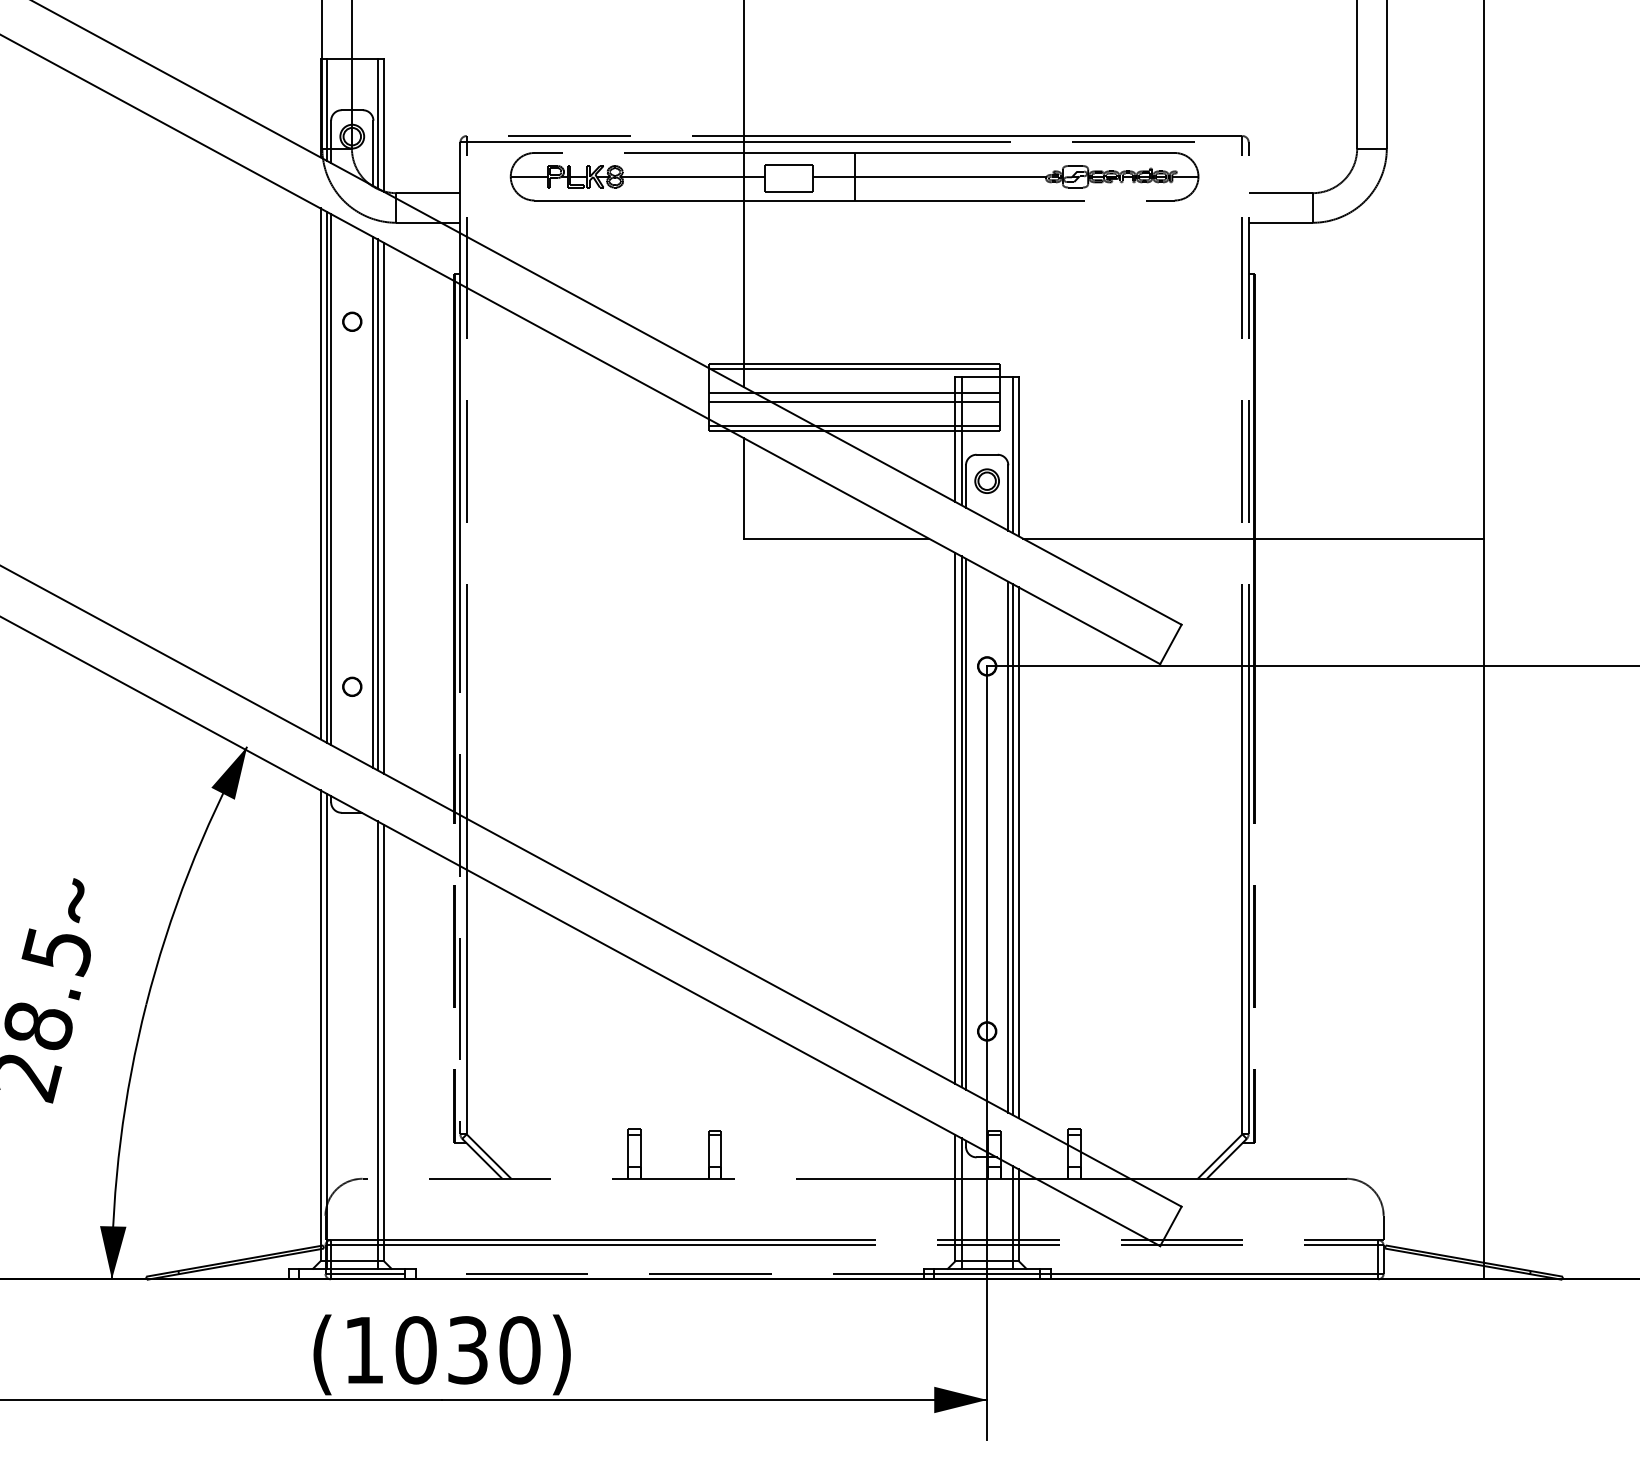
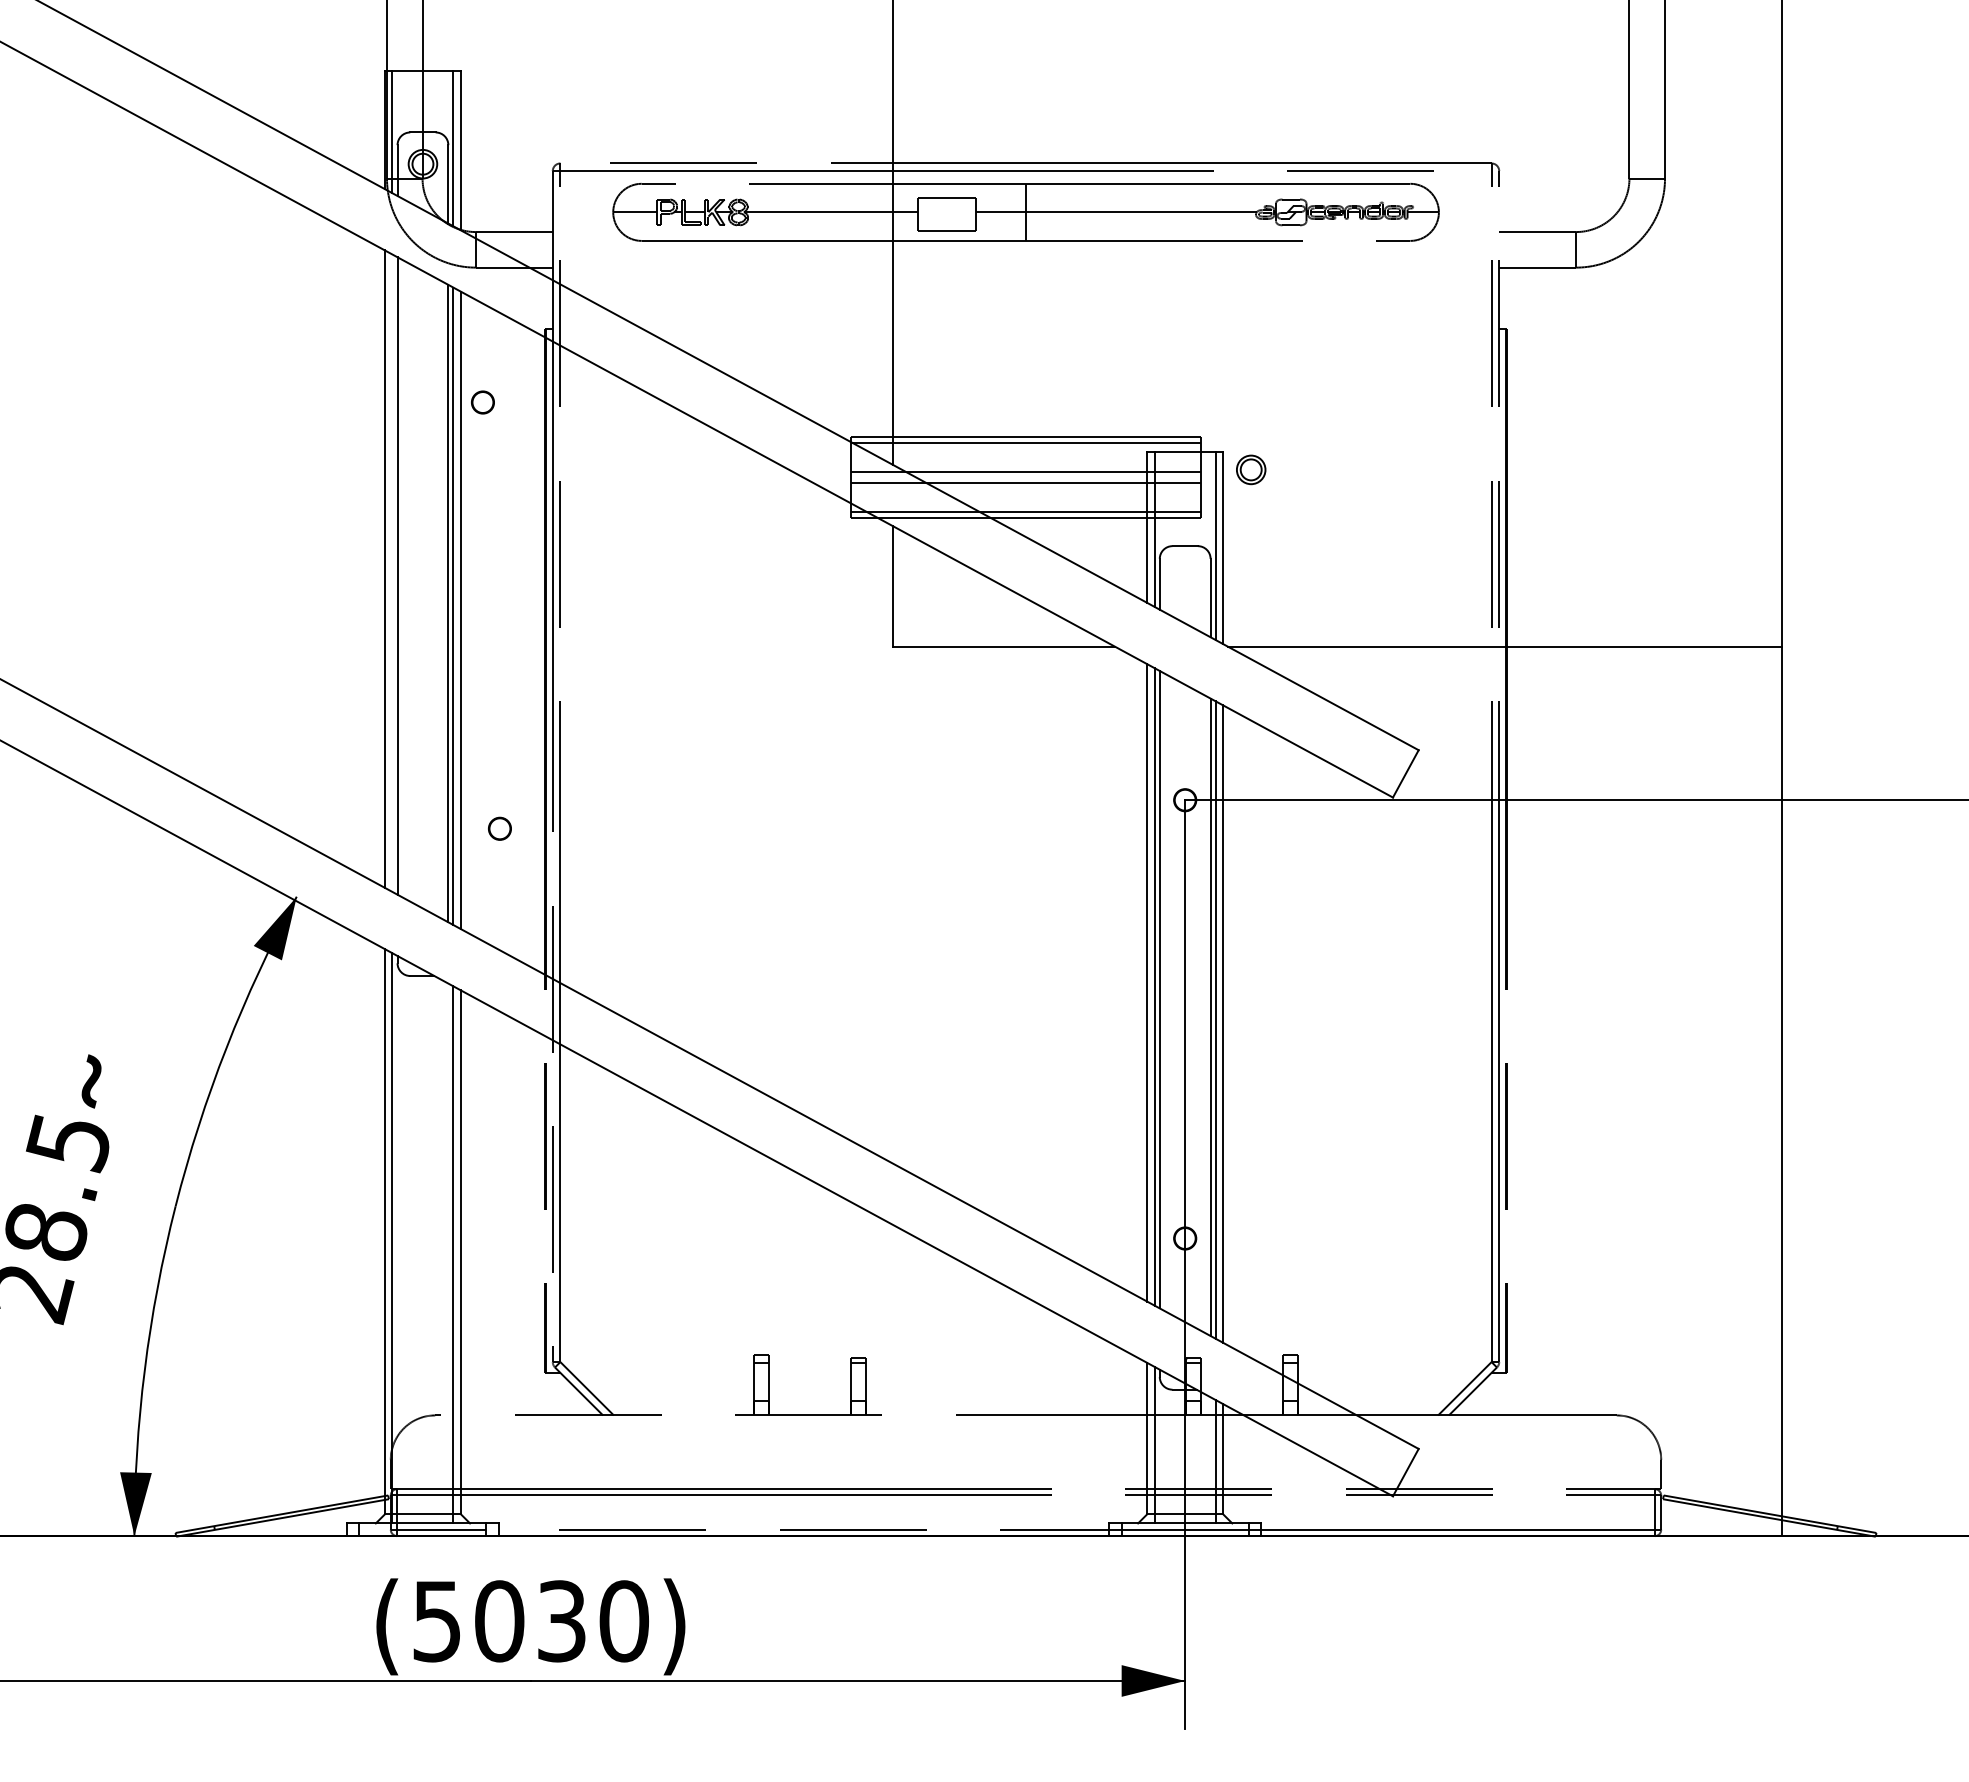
circle: (351, 321) -> (482, 402), moved
line: (326, 476) -> (392, 572), removed
part: (987, 480) -> (1251, 469), moved
circle: (351, 686) -> (499, 828), moved
text: (363, 1350) -> (436, 1621), (1030) -> (5030)

